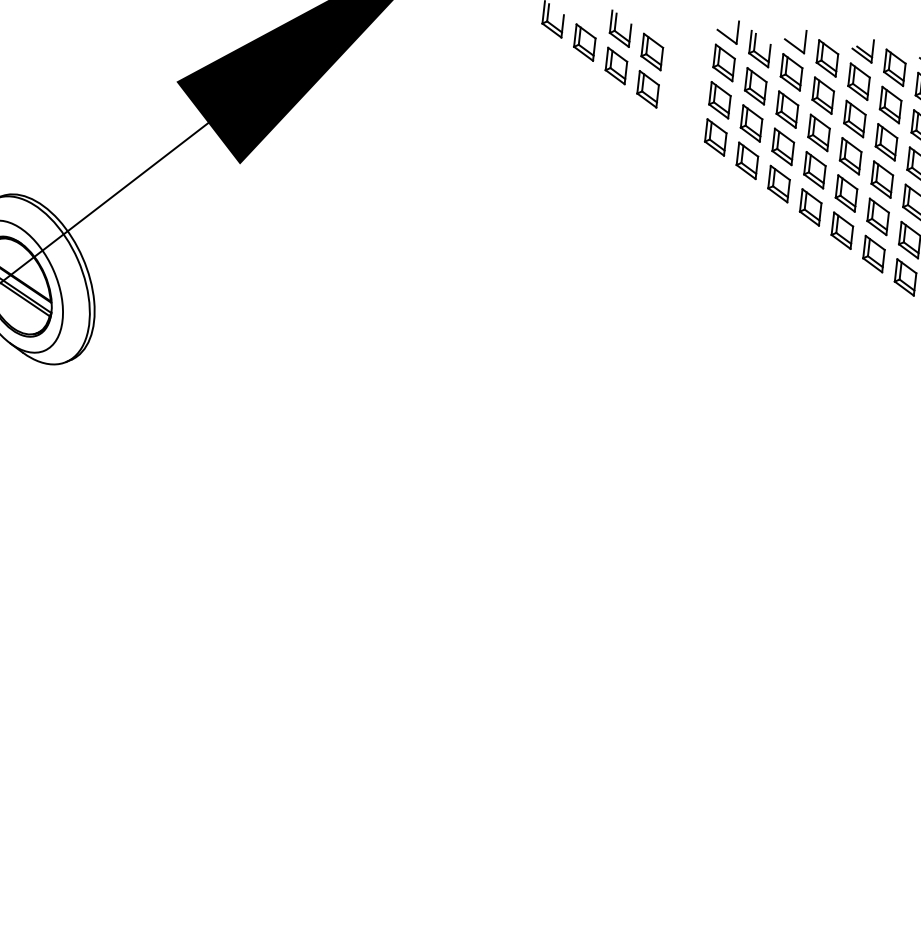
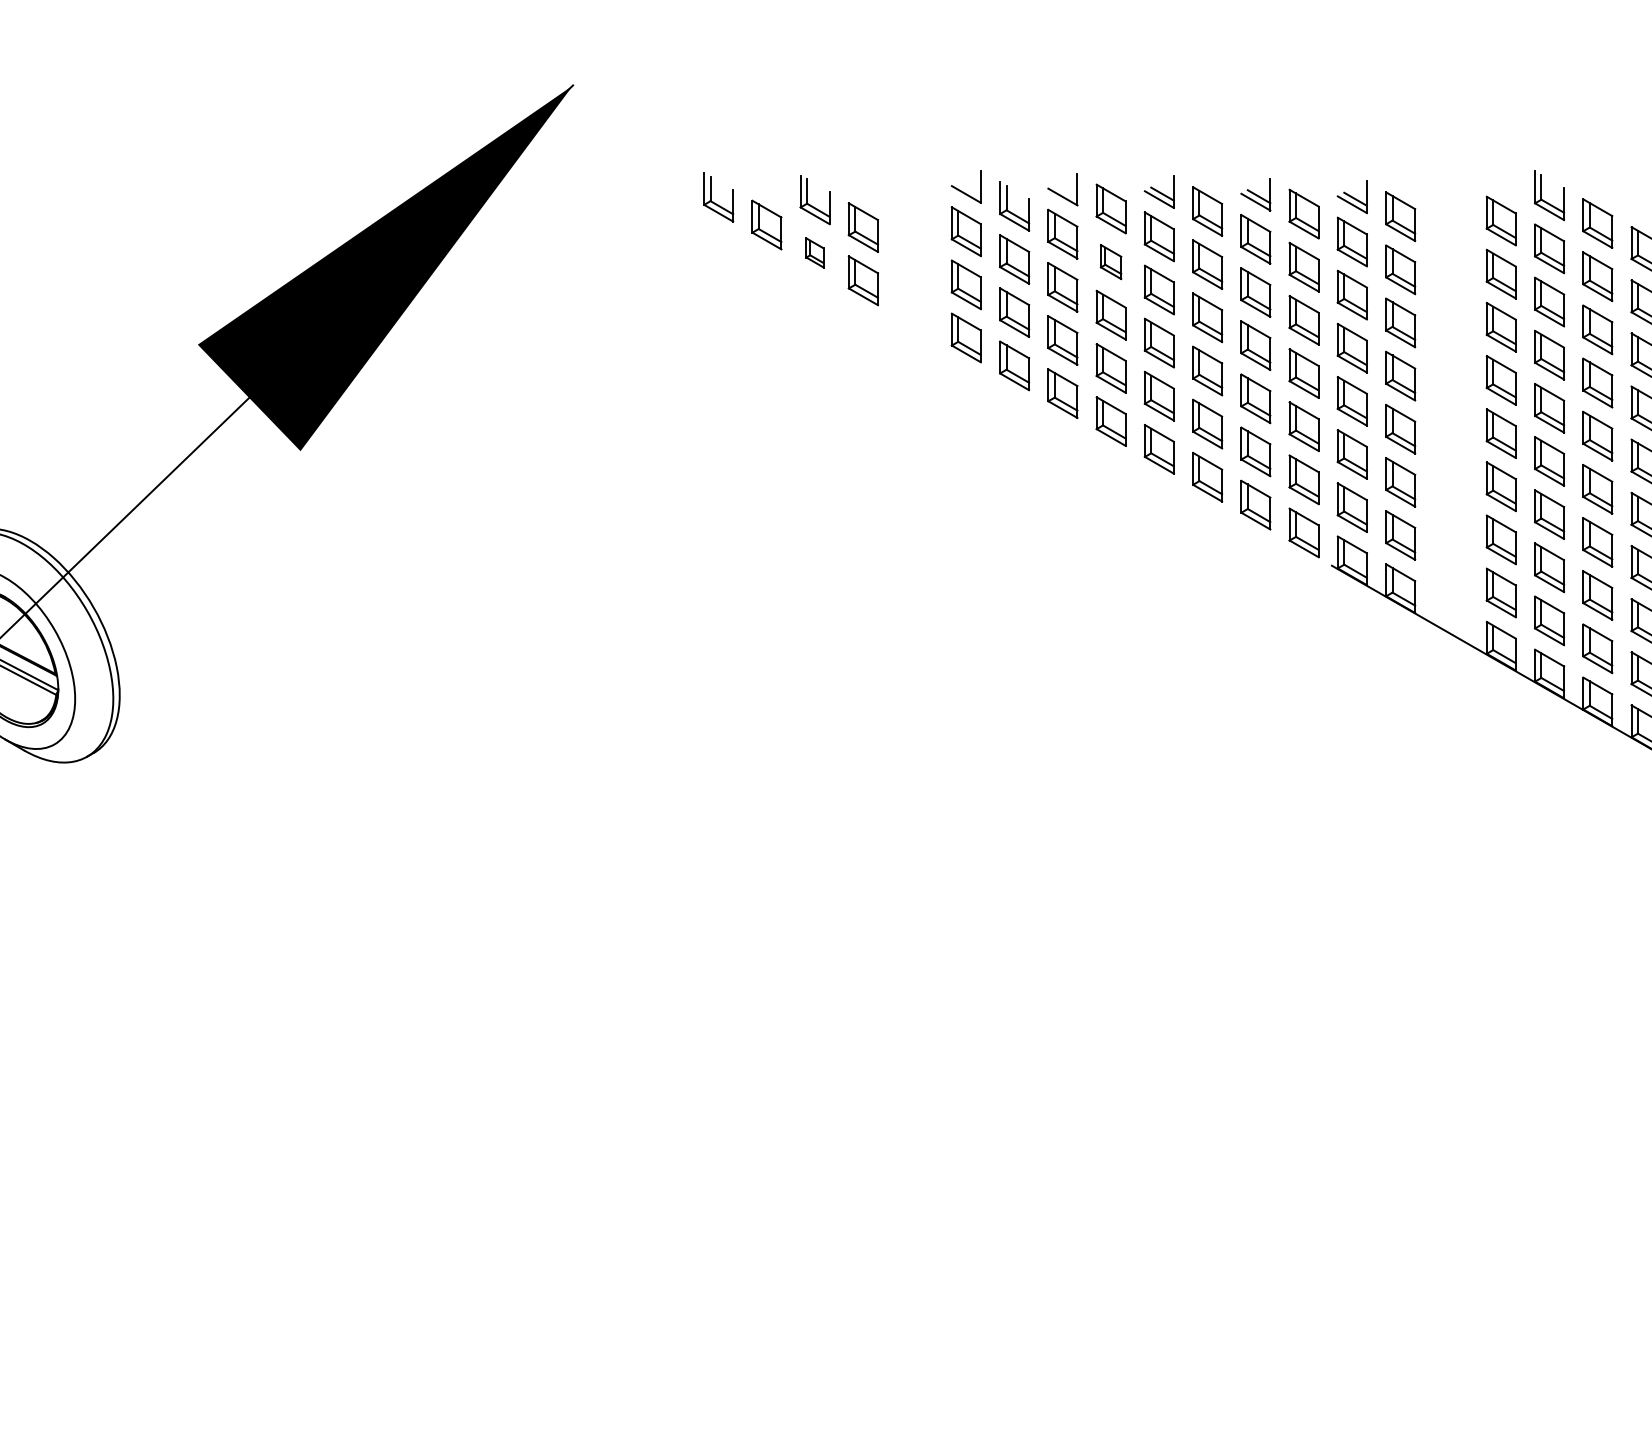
part: (616, 65) -> (814, 252), size x0.6
part: (822, 95) -> (1110, 261), size x0.7

